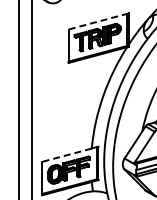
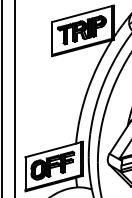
line: (98, 21) -> (82, 13), dashed -> solid
line: (67, 155) -> (51, 150), dashed -> solid

